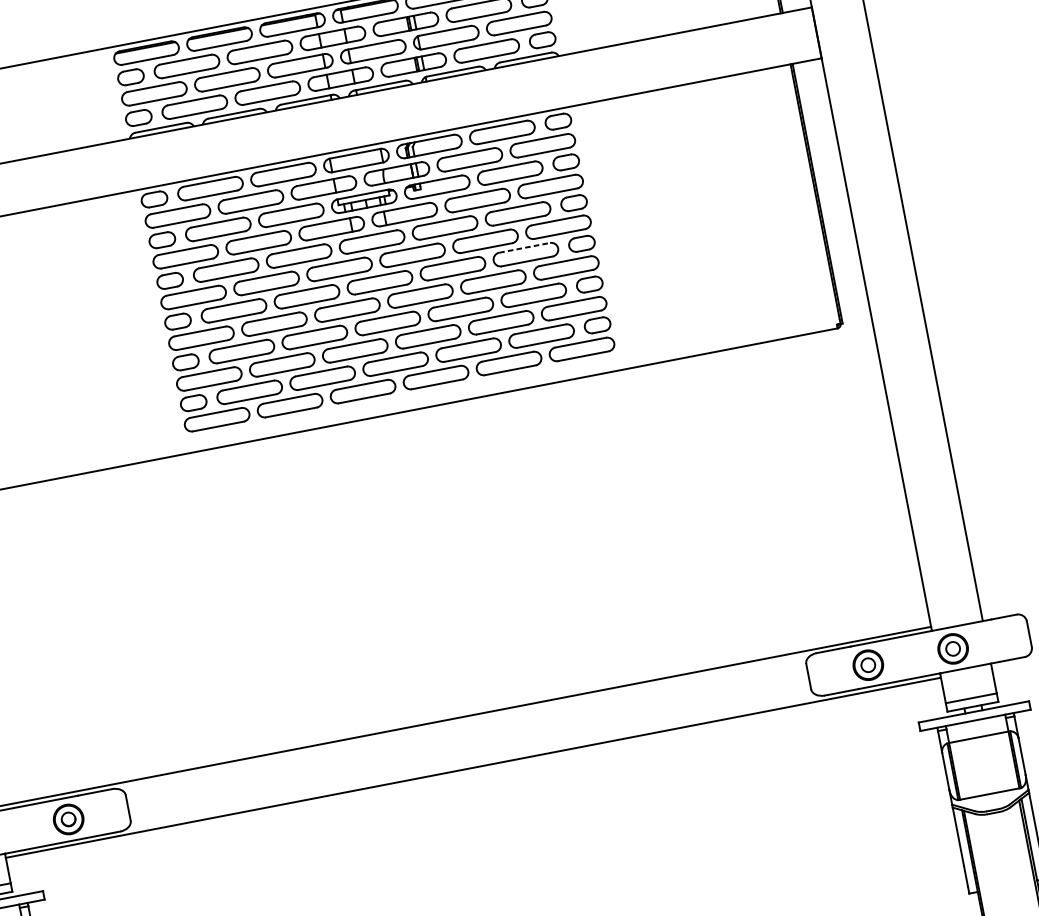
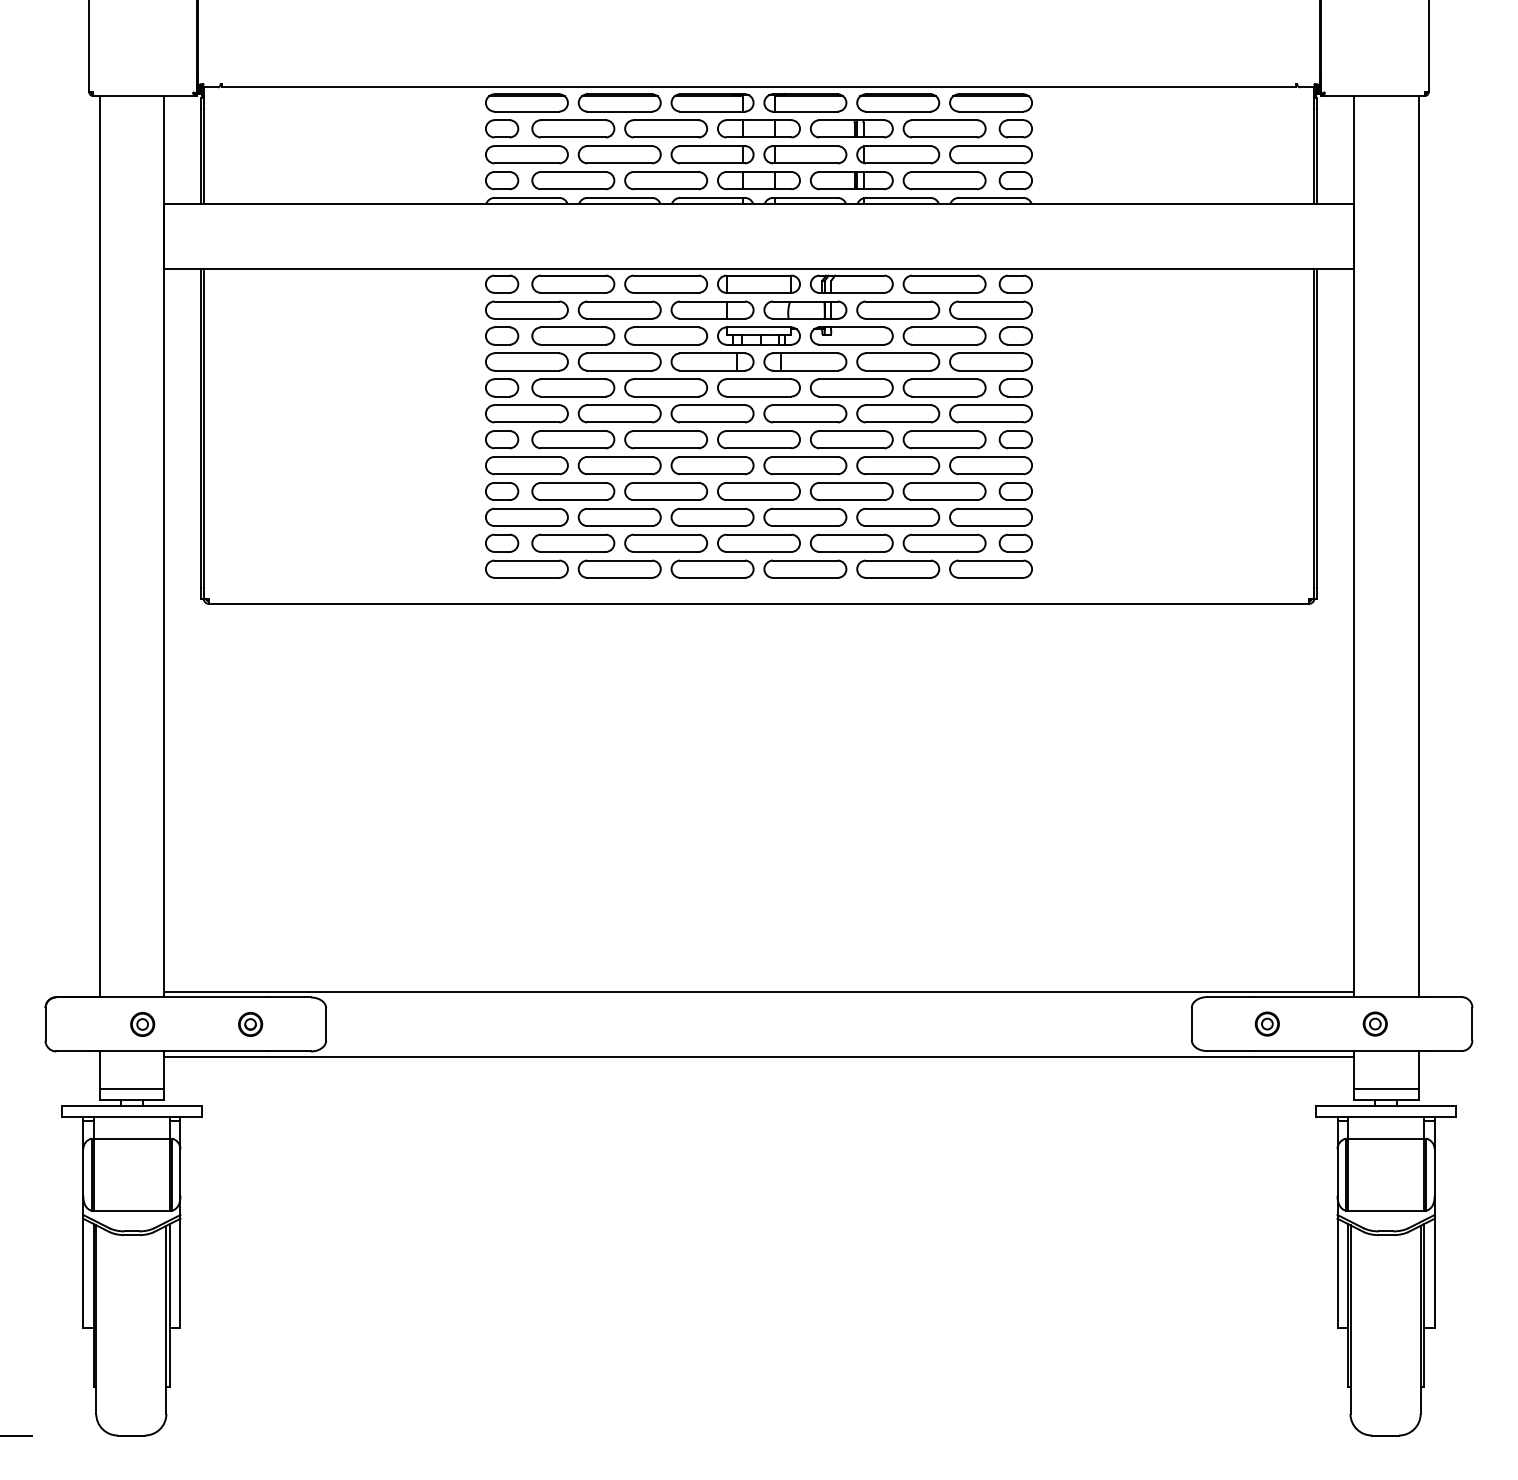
line: (525, 248) -> (945, 431), dashed -> solid
part: (952, 648) -> (1374, 1023), size x0.62
part: (867, 664) -> (1266, 1023), size x0.62
part: (68, 819) -> (250, 1024), size x0.62

